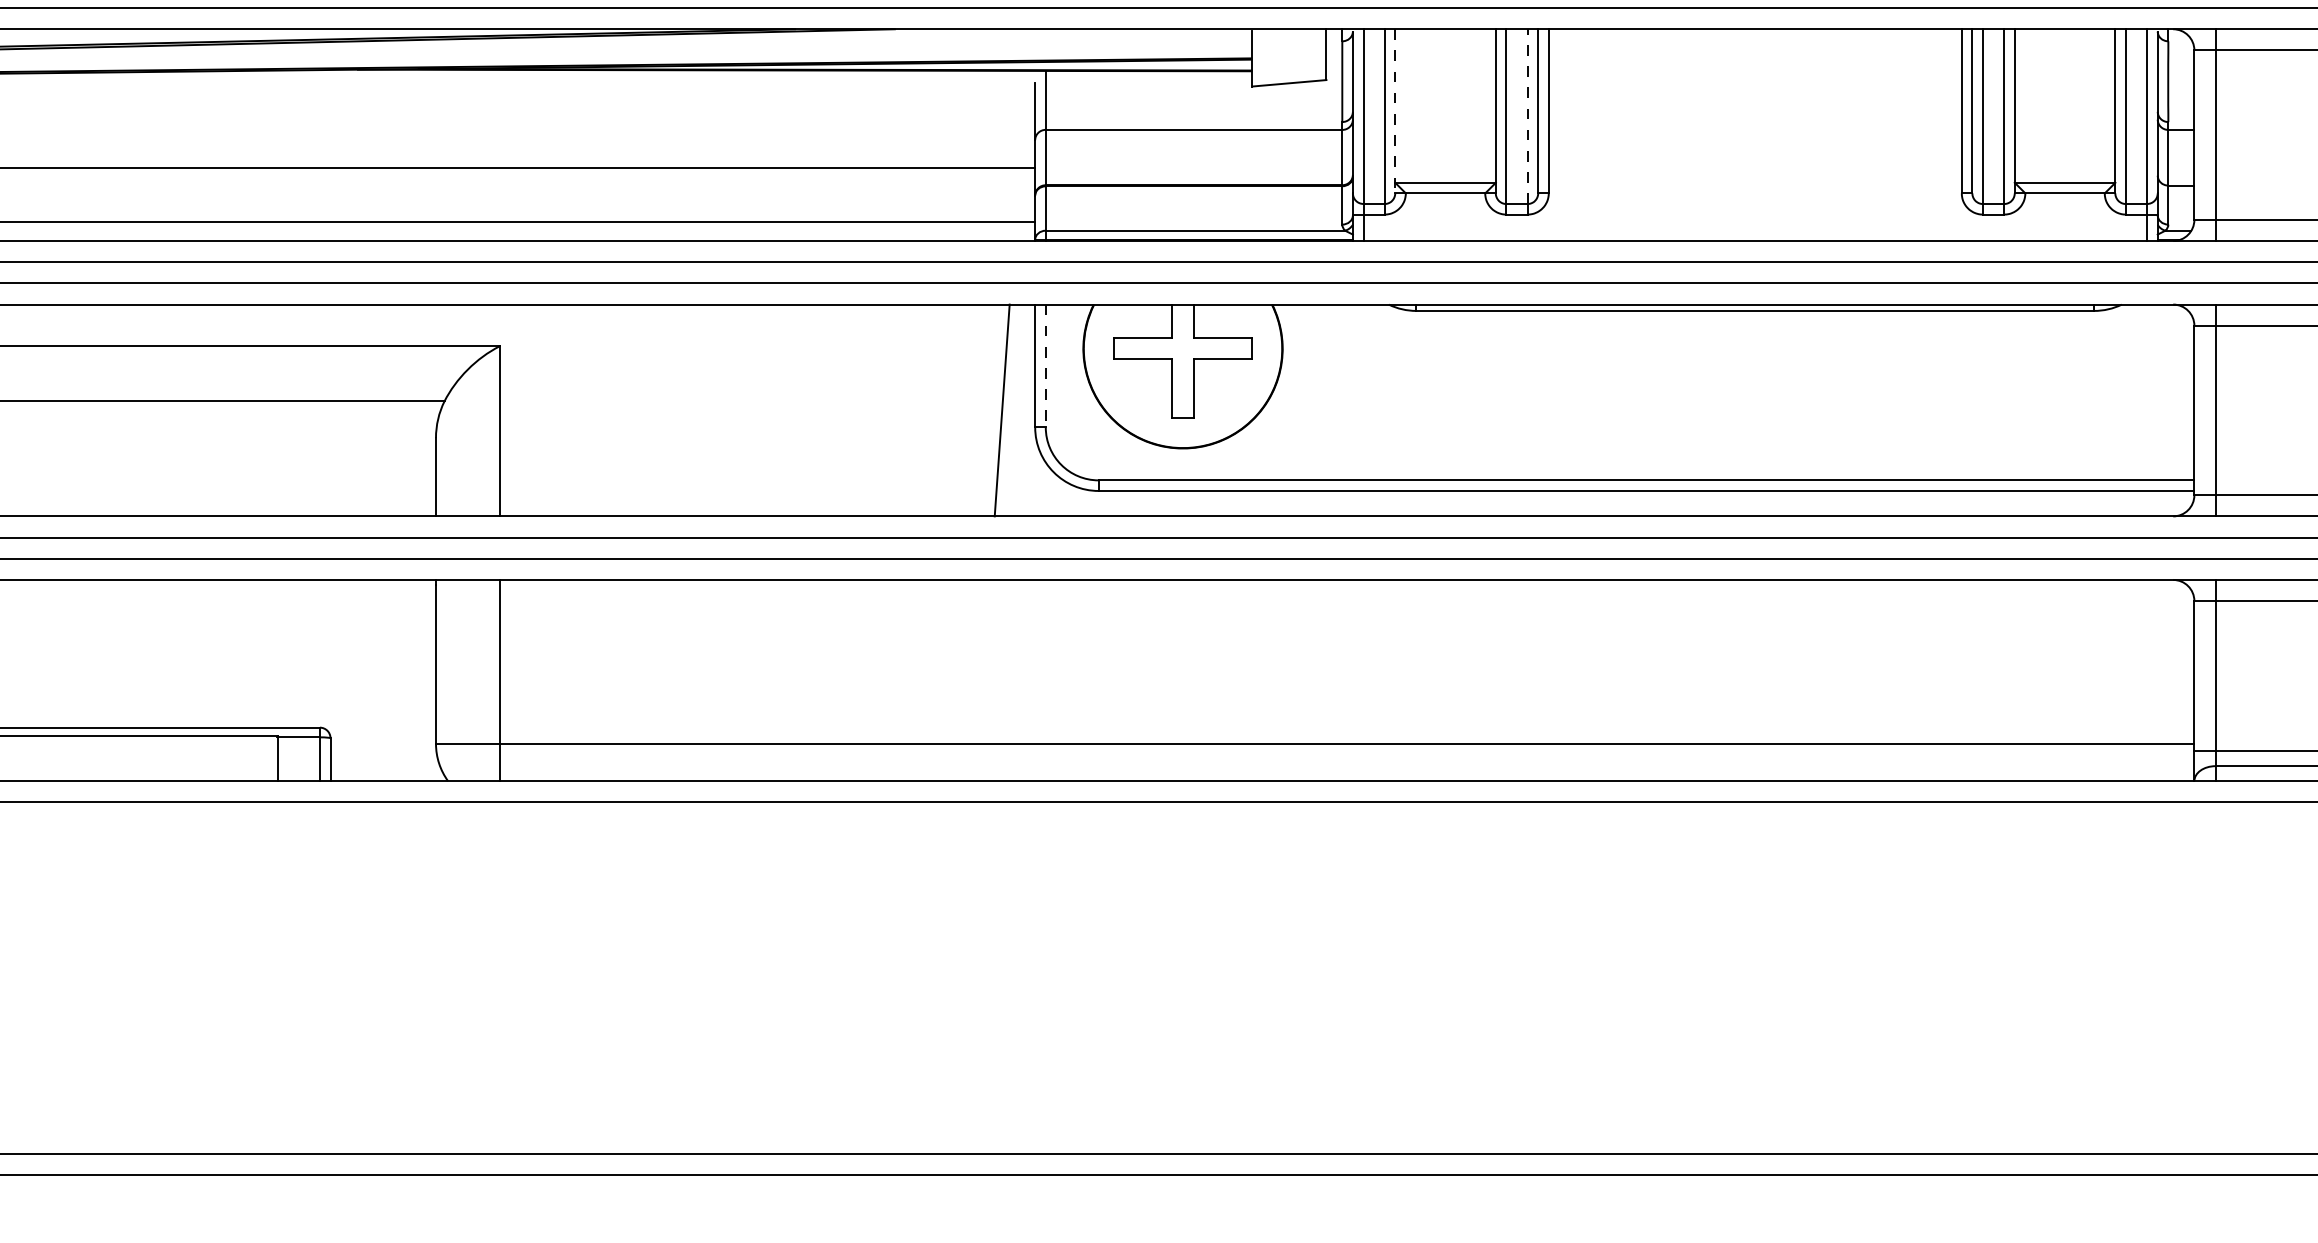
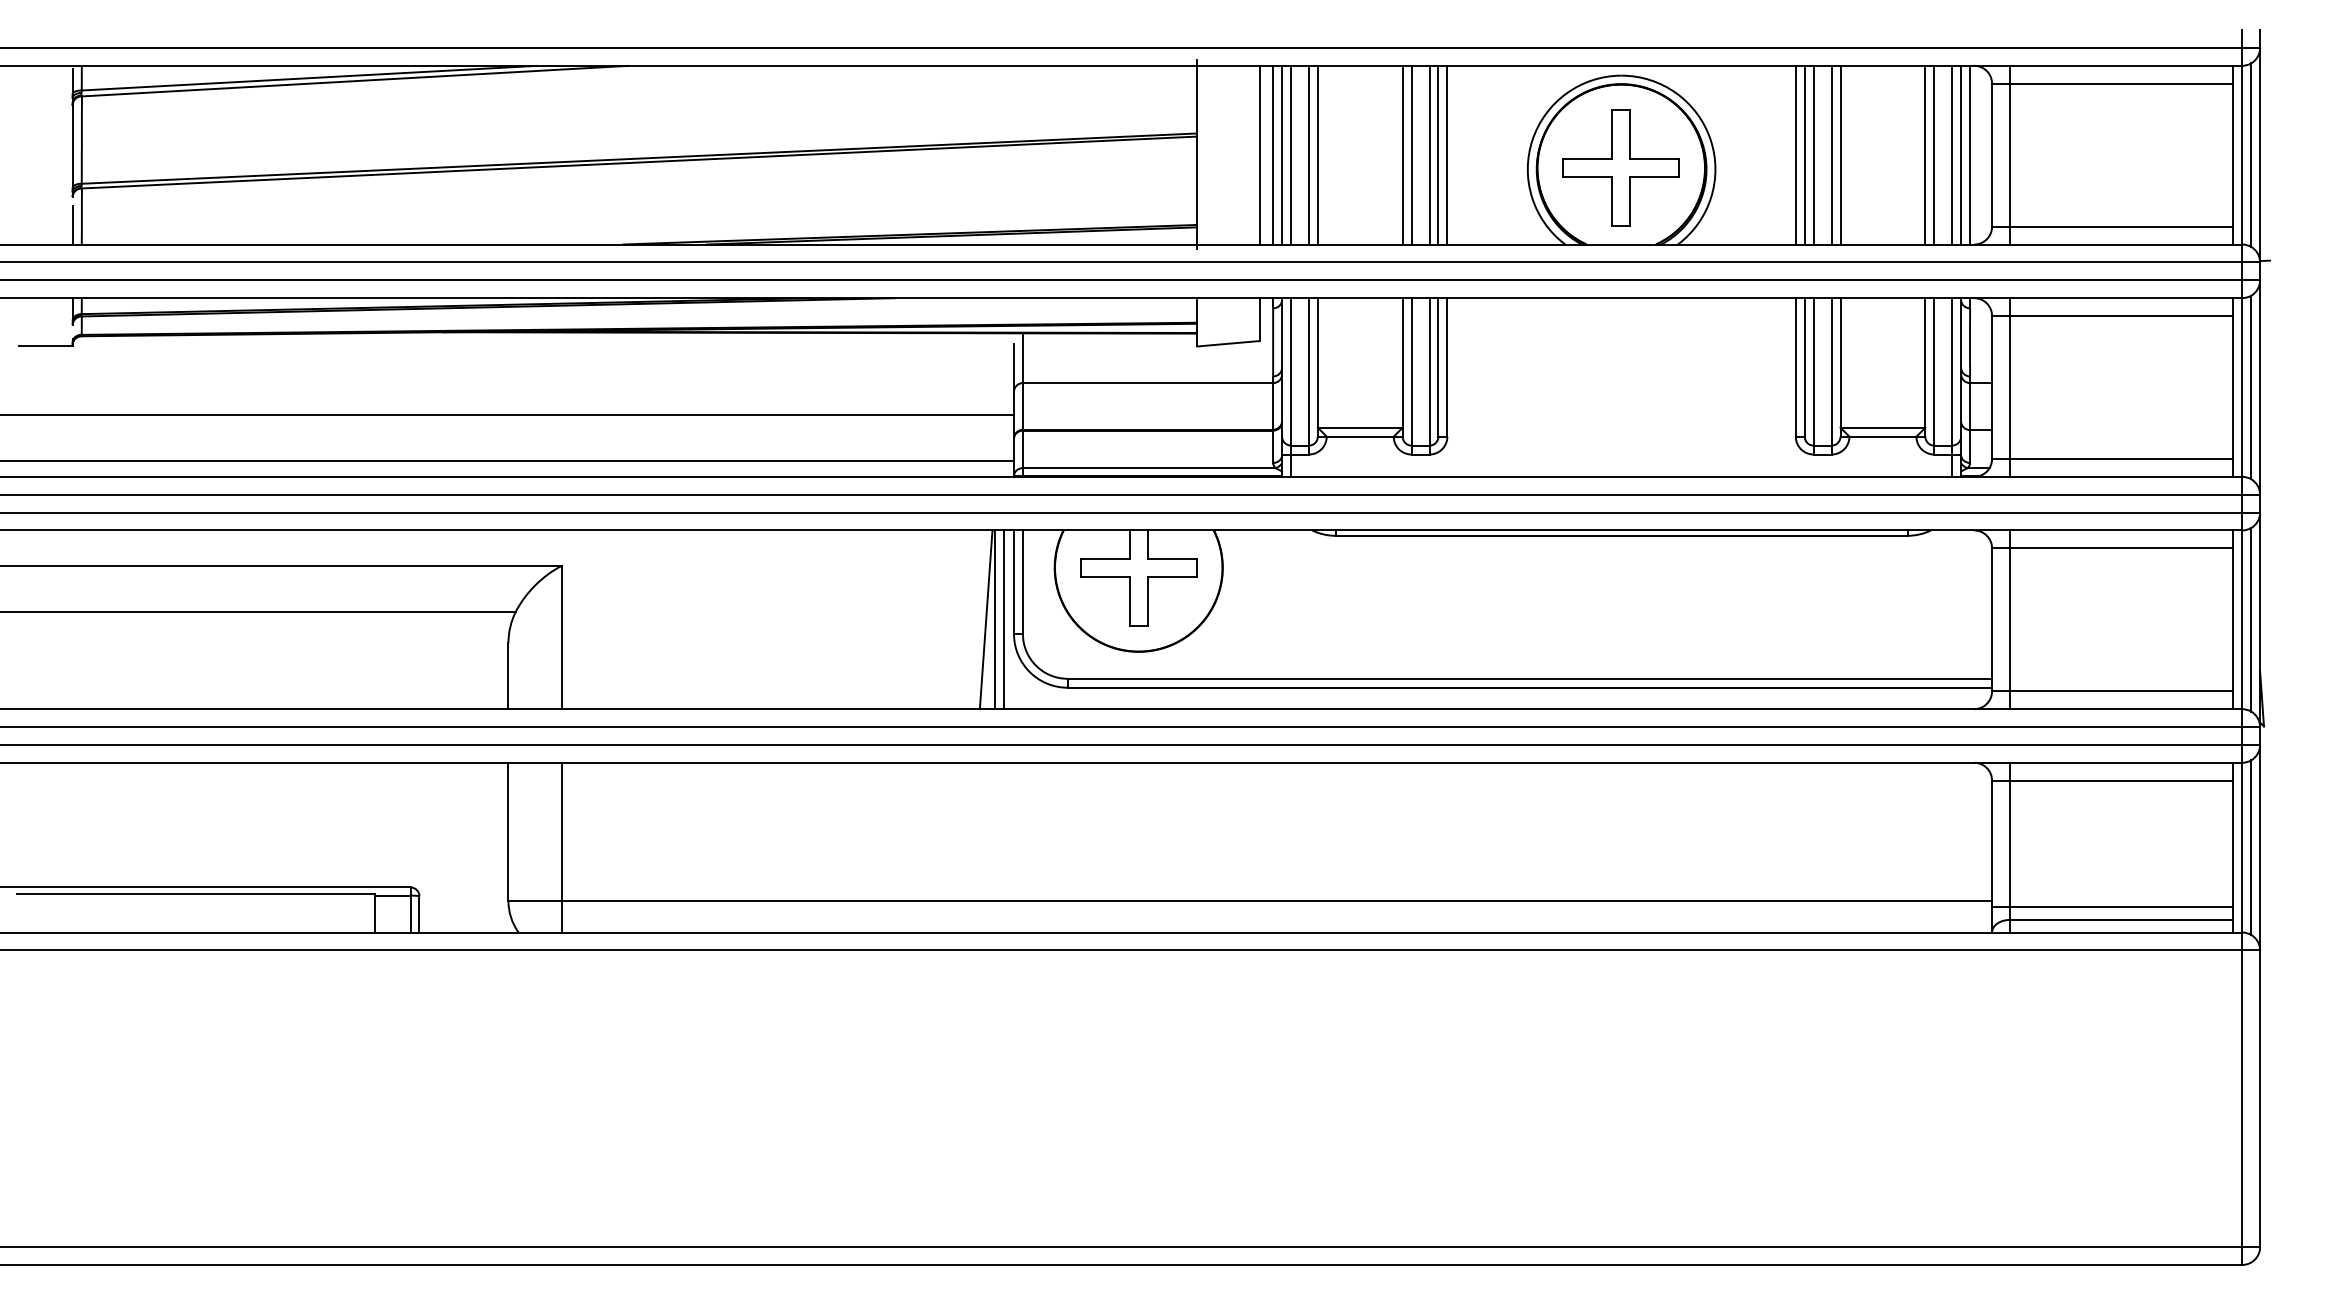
line: (1394, 111) -> (1317, 367), dashed -> solid
line: (1527, 116) -> (1429, 371), dashed -> solid
line: (1045, 366) -> (1022, 582), dashed -> solid
line: (1013, 410) -> (995, 619), added
line: (1023, 410) -> (1004, 619), added

